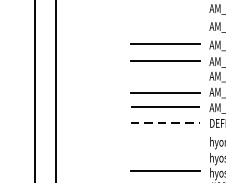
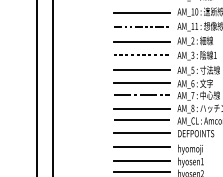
line: (164, 9) -> (141, 41), added
line: (166, 25) -> (142, 54), added
line: (164, 76) -> (141, 95), added
line: (166, 123) -> (142, 133), dashed -> solid
line: (164, 140) -> (141, 147), added
line: (164, 156) -> (141, 160), added

